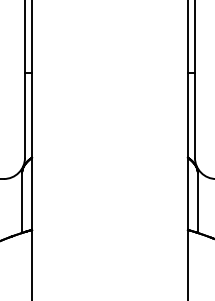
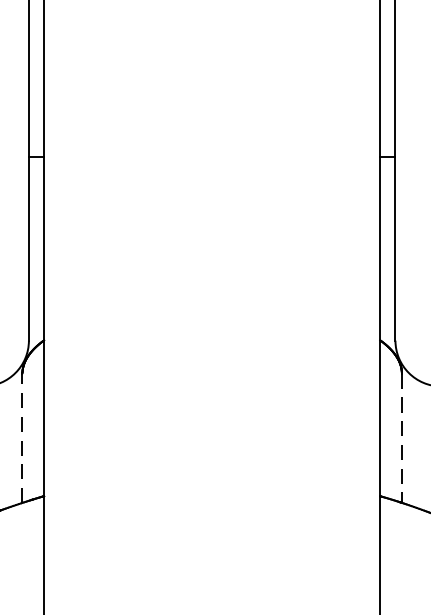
line: (22, 203) -> (23, 439), solid -> dashed
line: (197, 203) -> (400, 439), solid -> dashed

